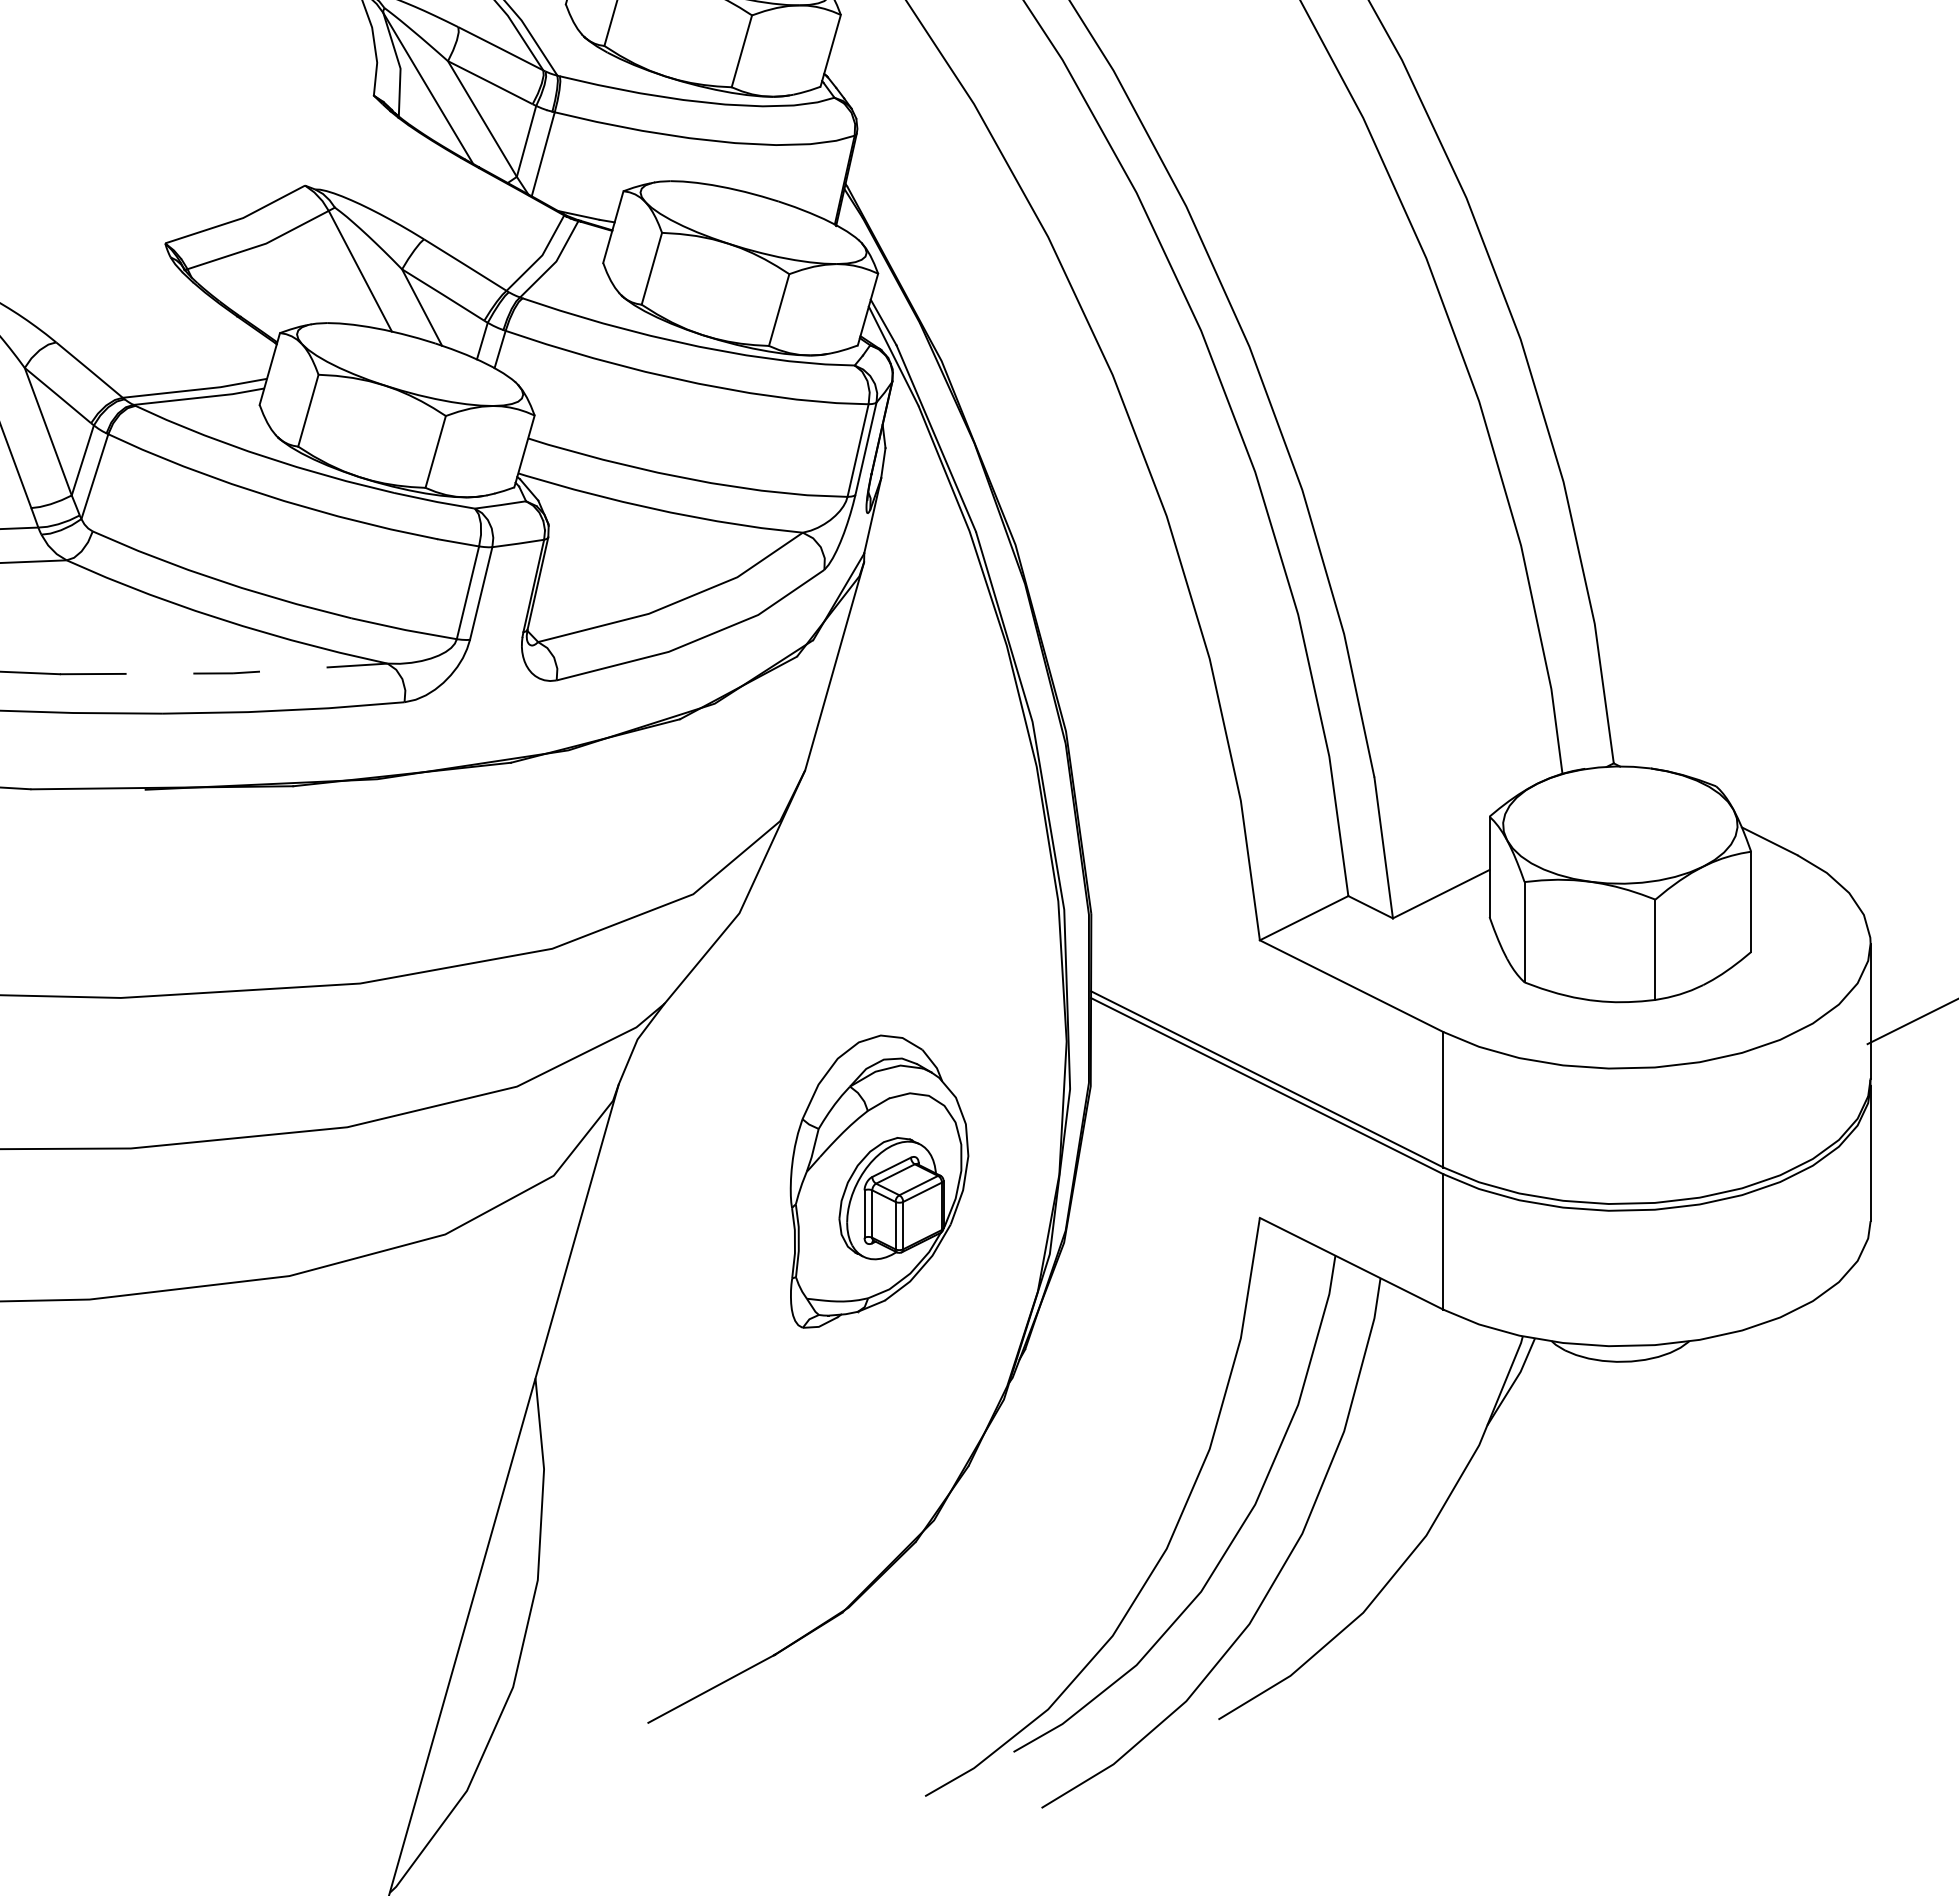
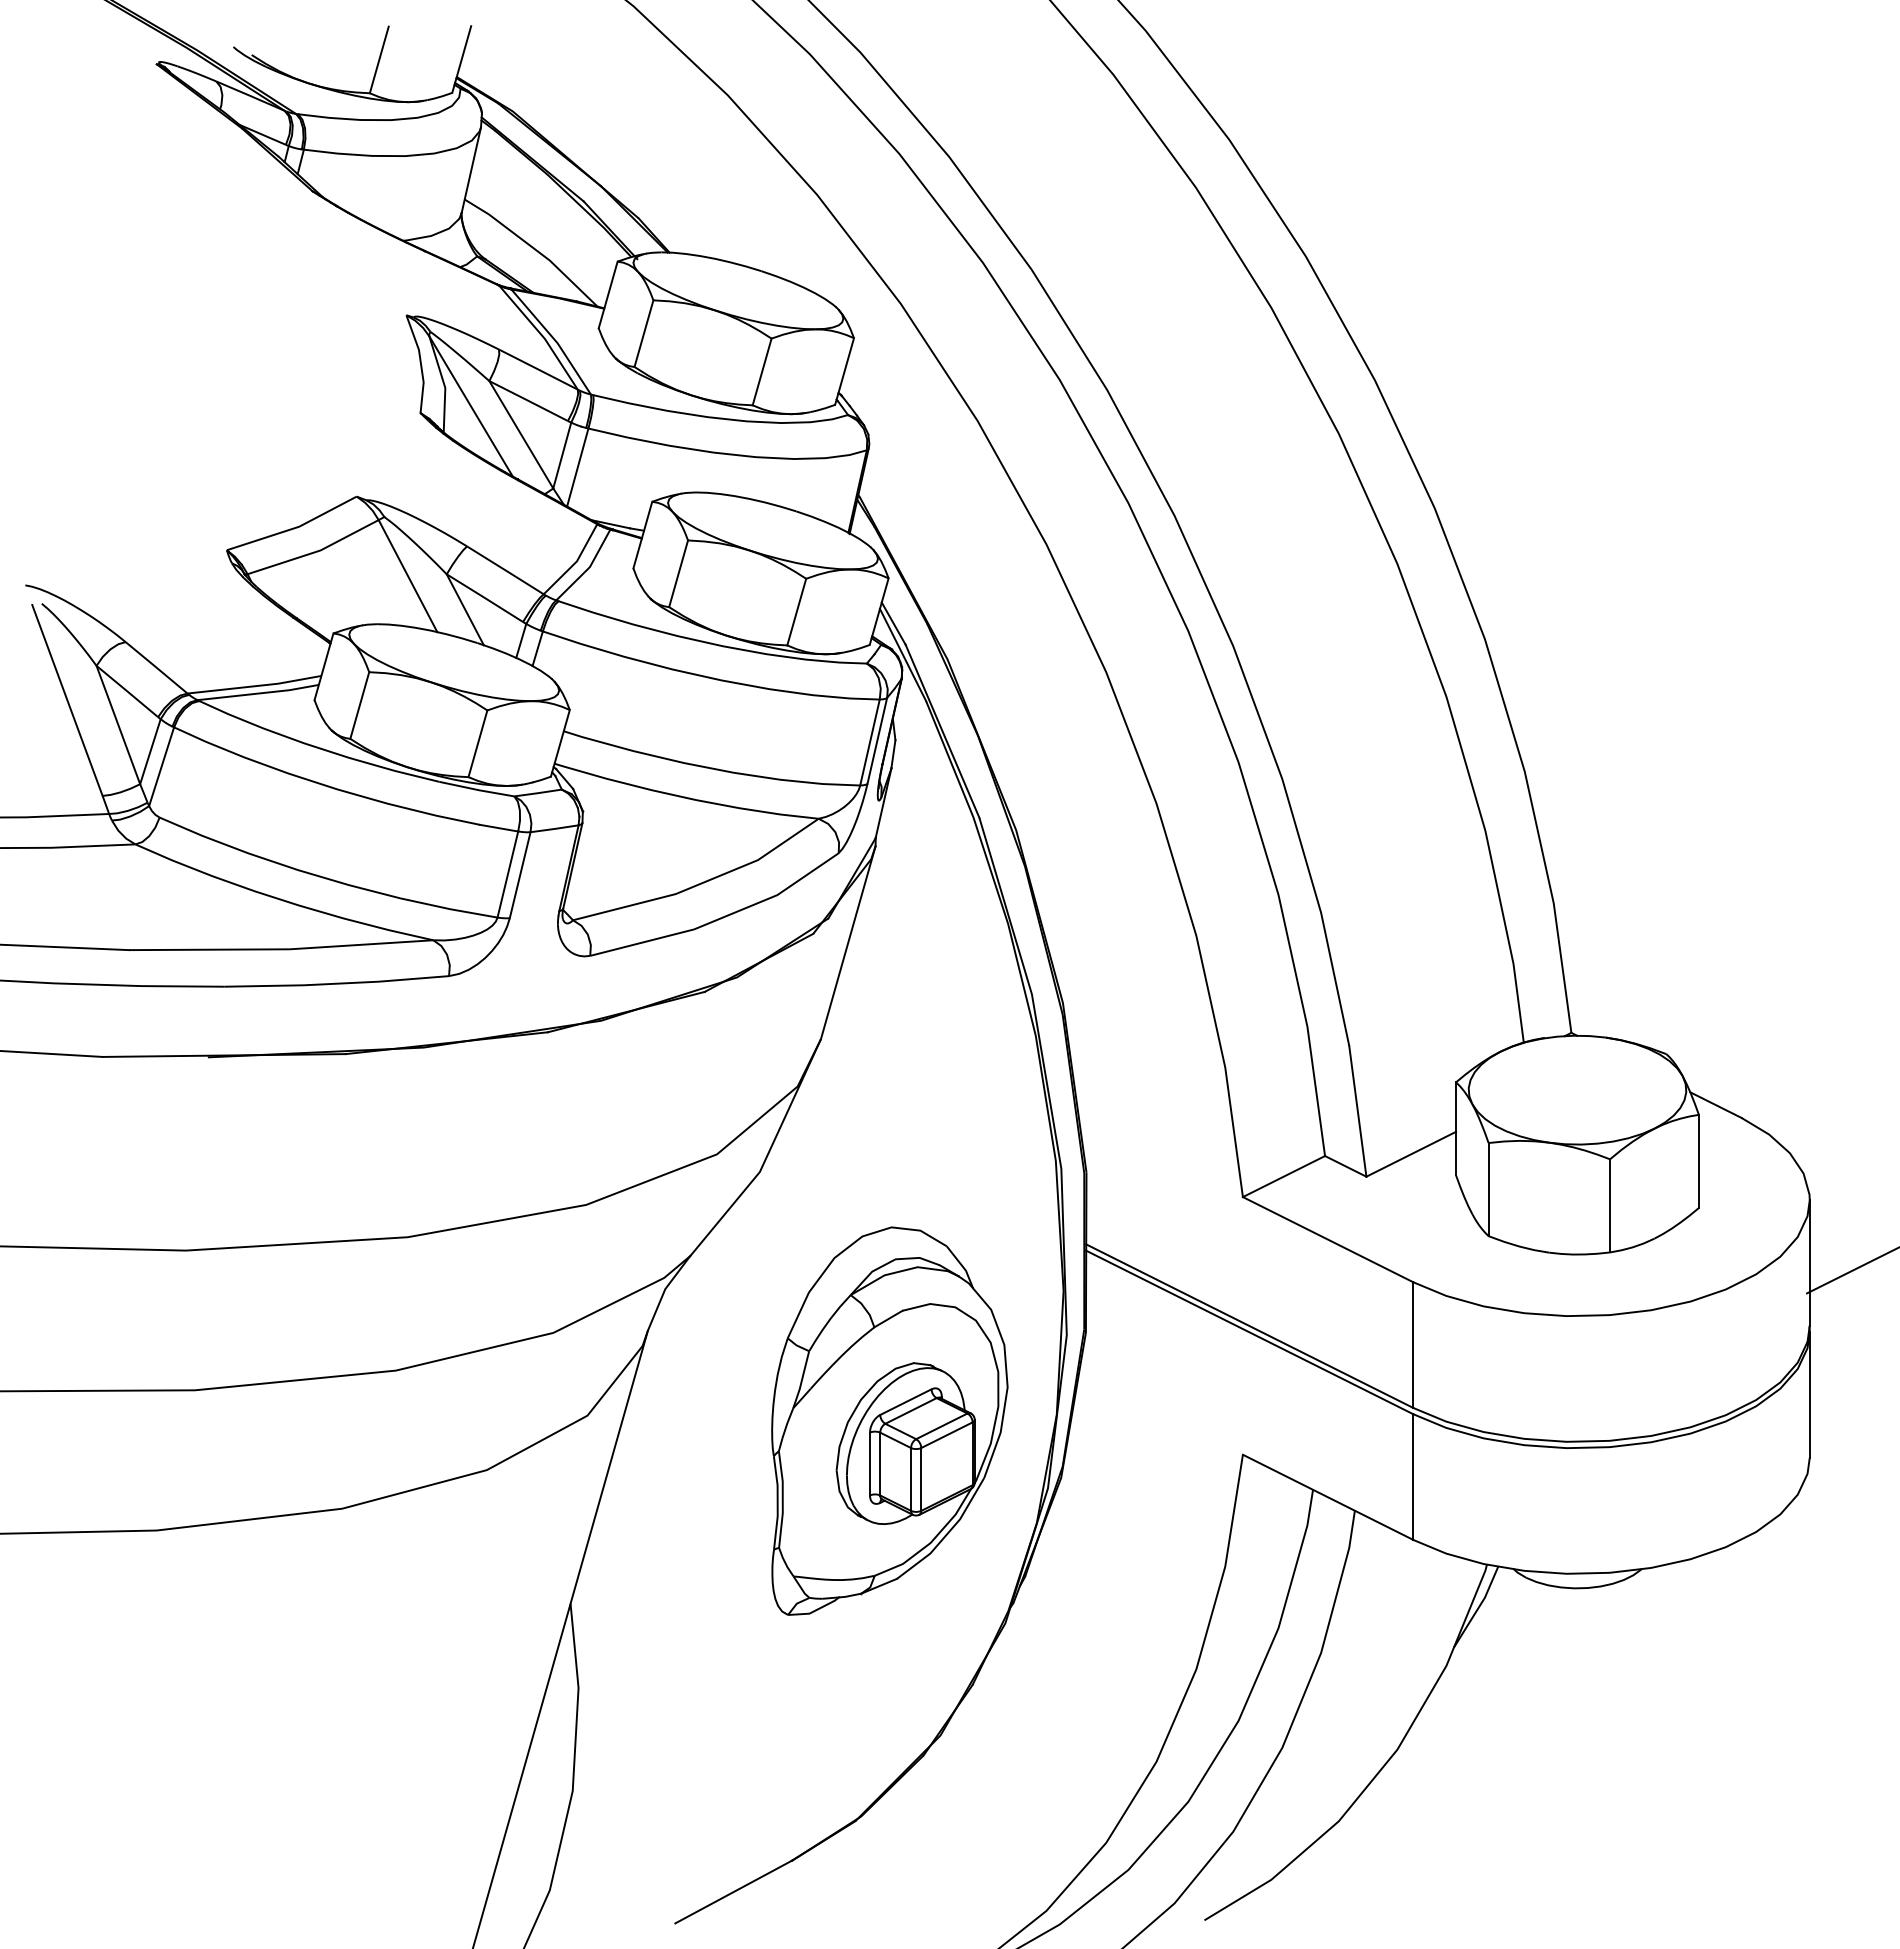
line: (224, 673) -> (281, 949), dashed -> solid
part: (879, 1181) -> (889, 1420), size x1.43

